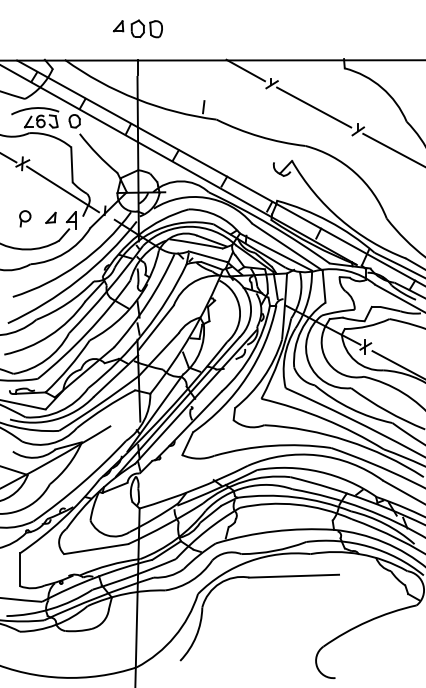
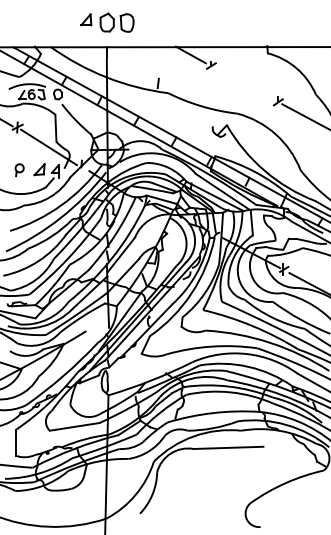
part: (137, 28) -> (106, 22), size x1.4
line: (314, 107) -> (244, 83), removed
part: (50, 217) -> (39, 169), size x1.4

